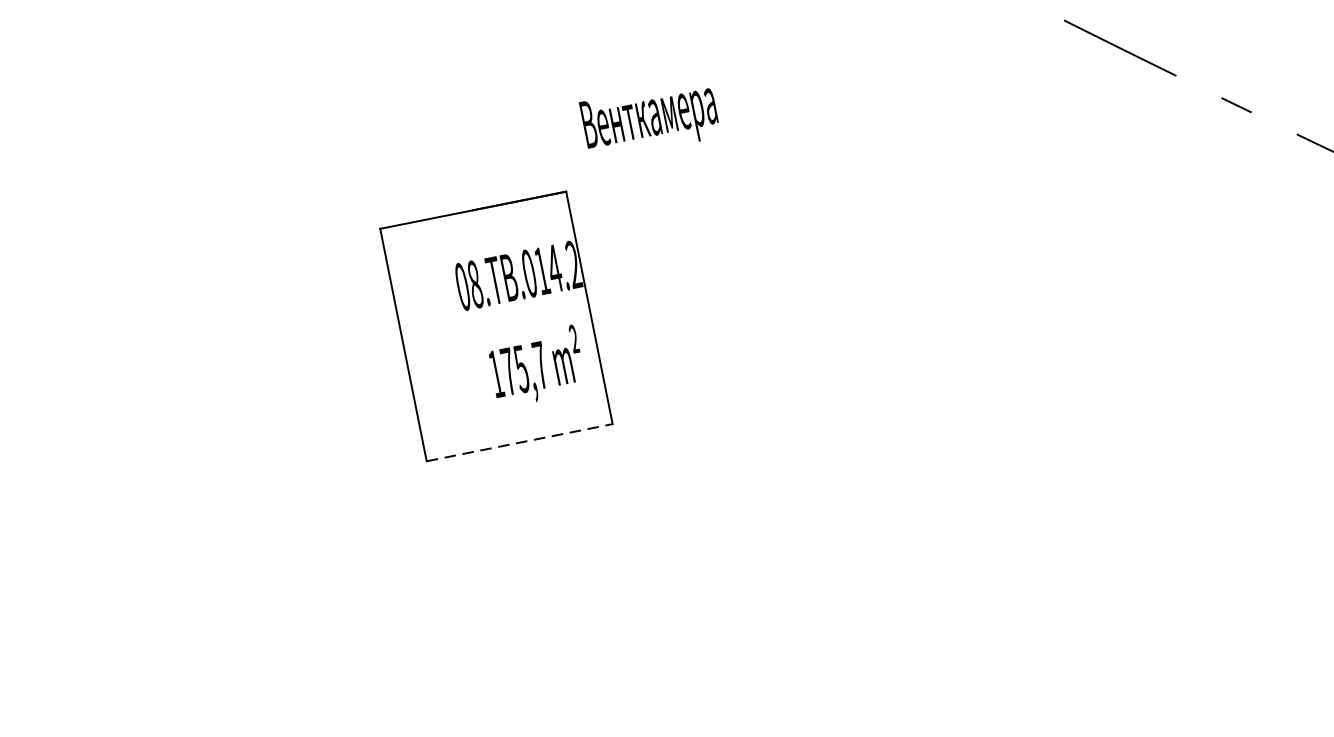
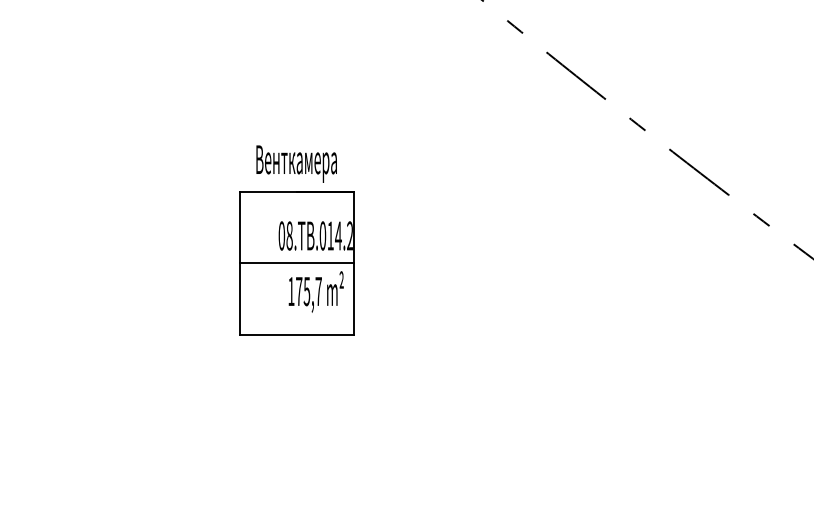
text: (649, 118) -> (296, 163), moved
line: (495, 326) -> (296, 263), added
line: (520, 441) -> (297, 334), dashed -> solid

